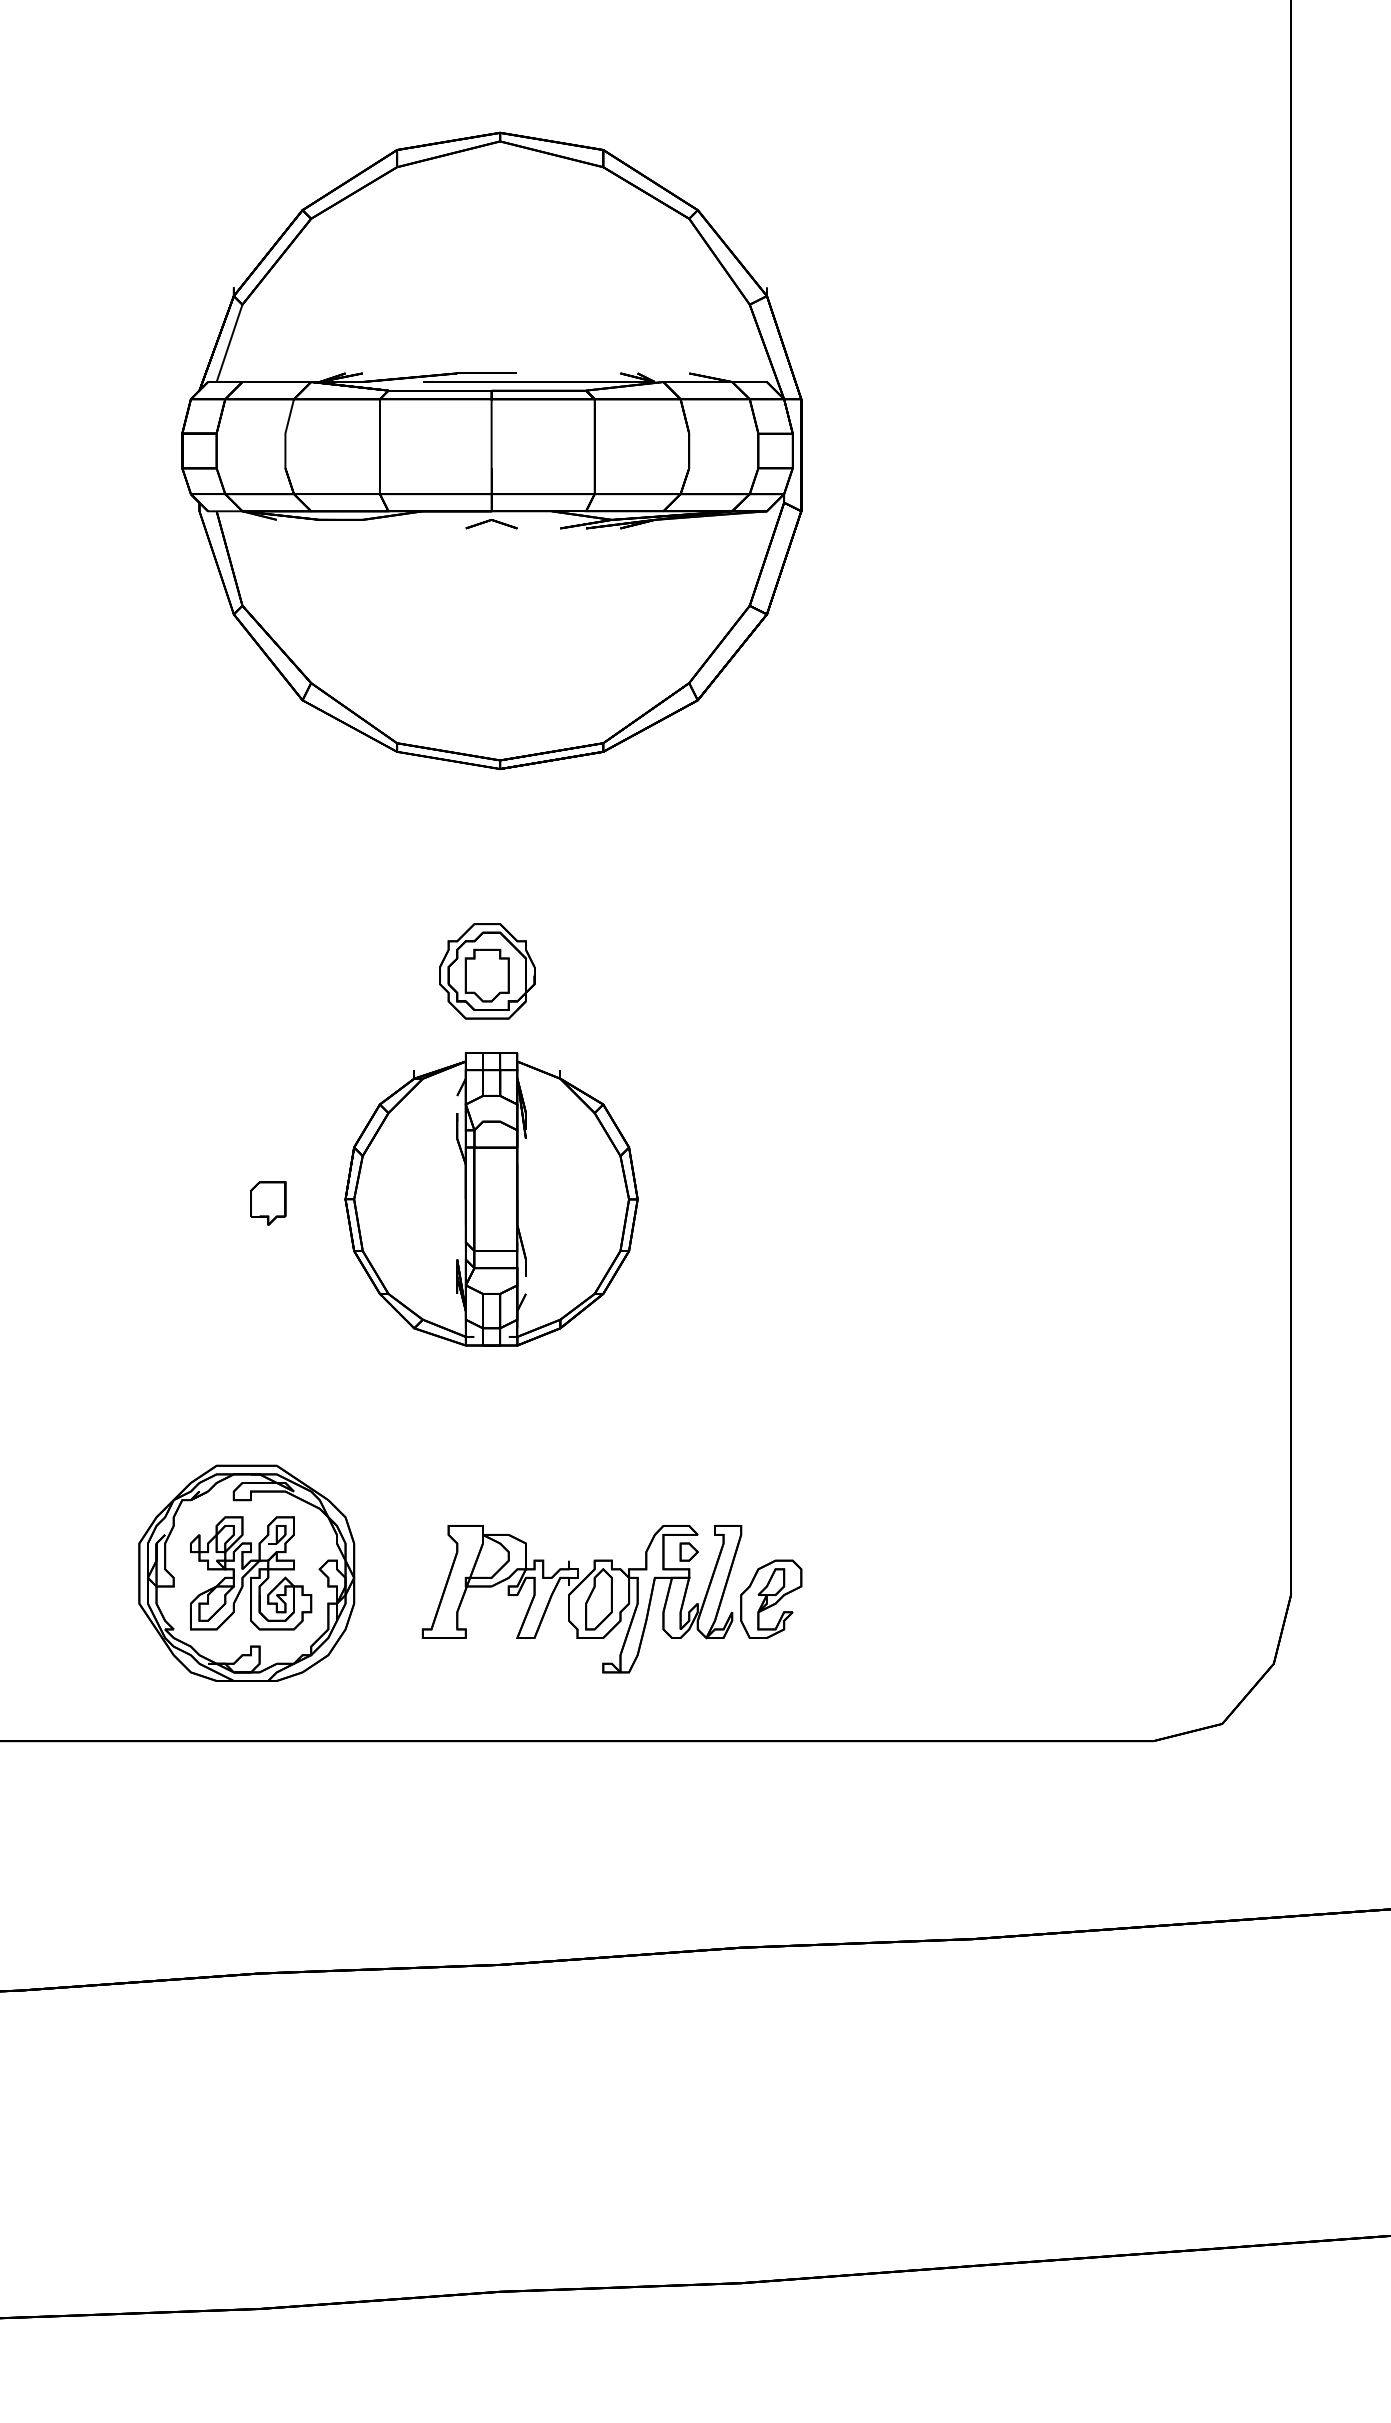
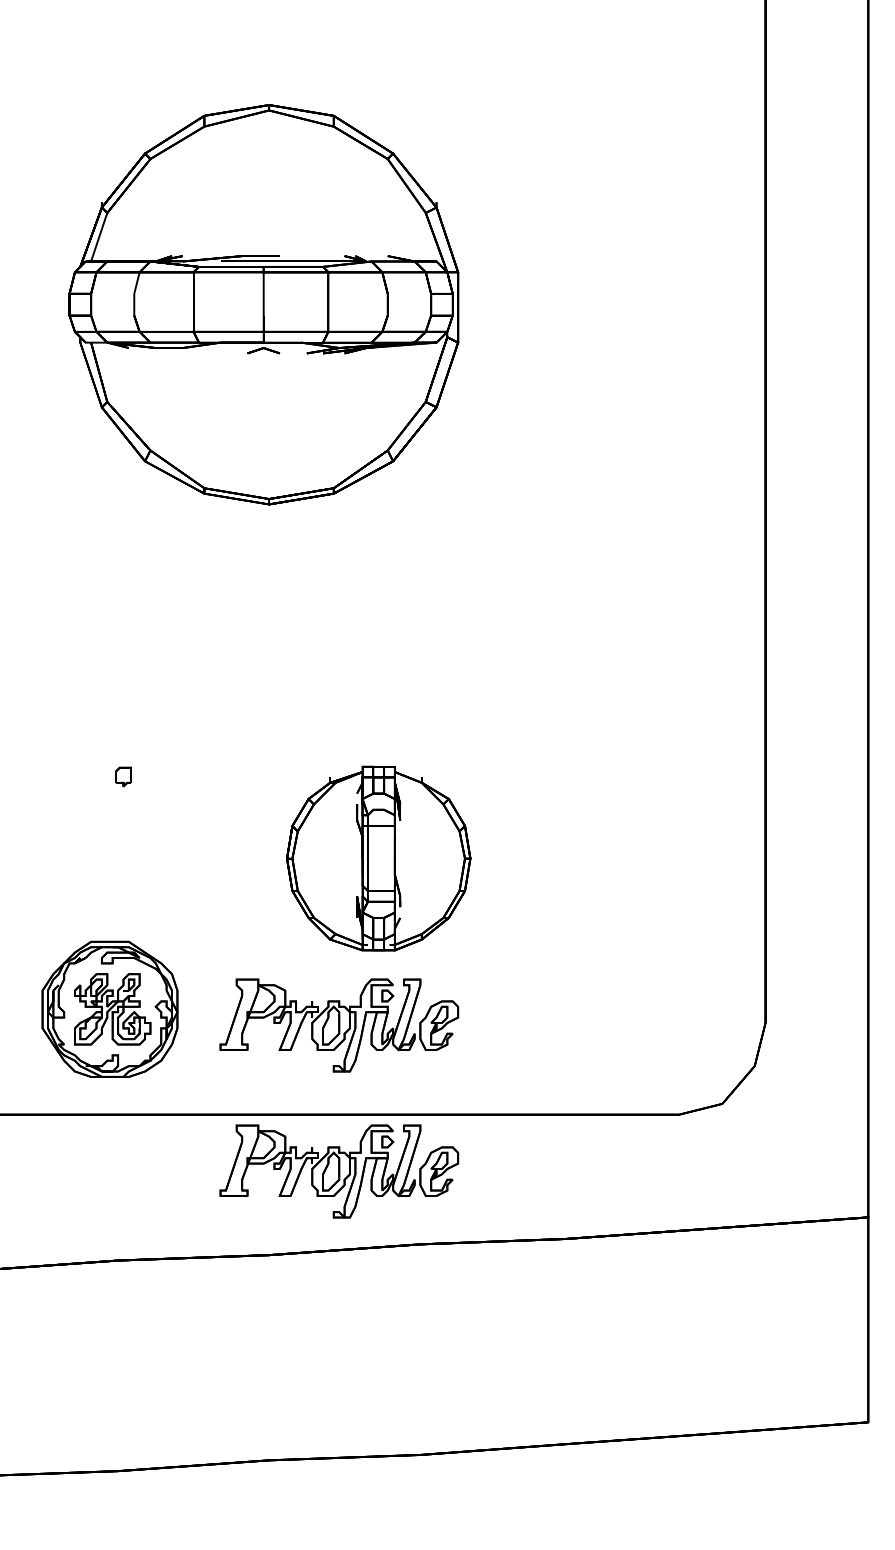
part: (486, 971) -> (260, 631), removed
part: (491, 1199) -> (378, 858), moved
part: (268, 1202) -> (123, 776), size x0.7
part: (612, 1831) -> (339, 1171), added

